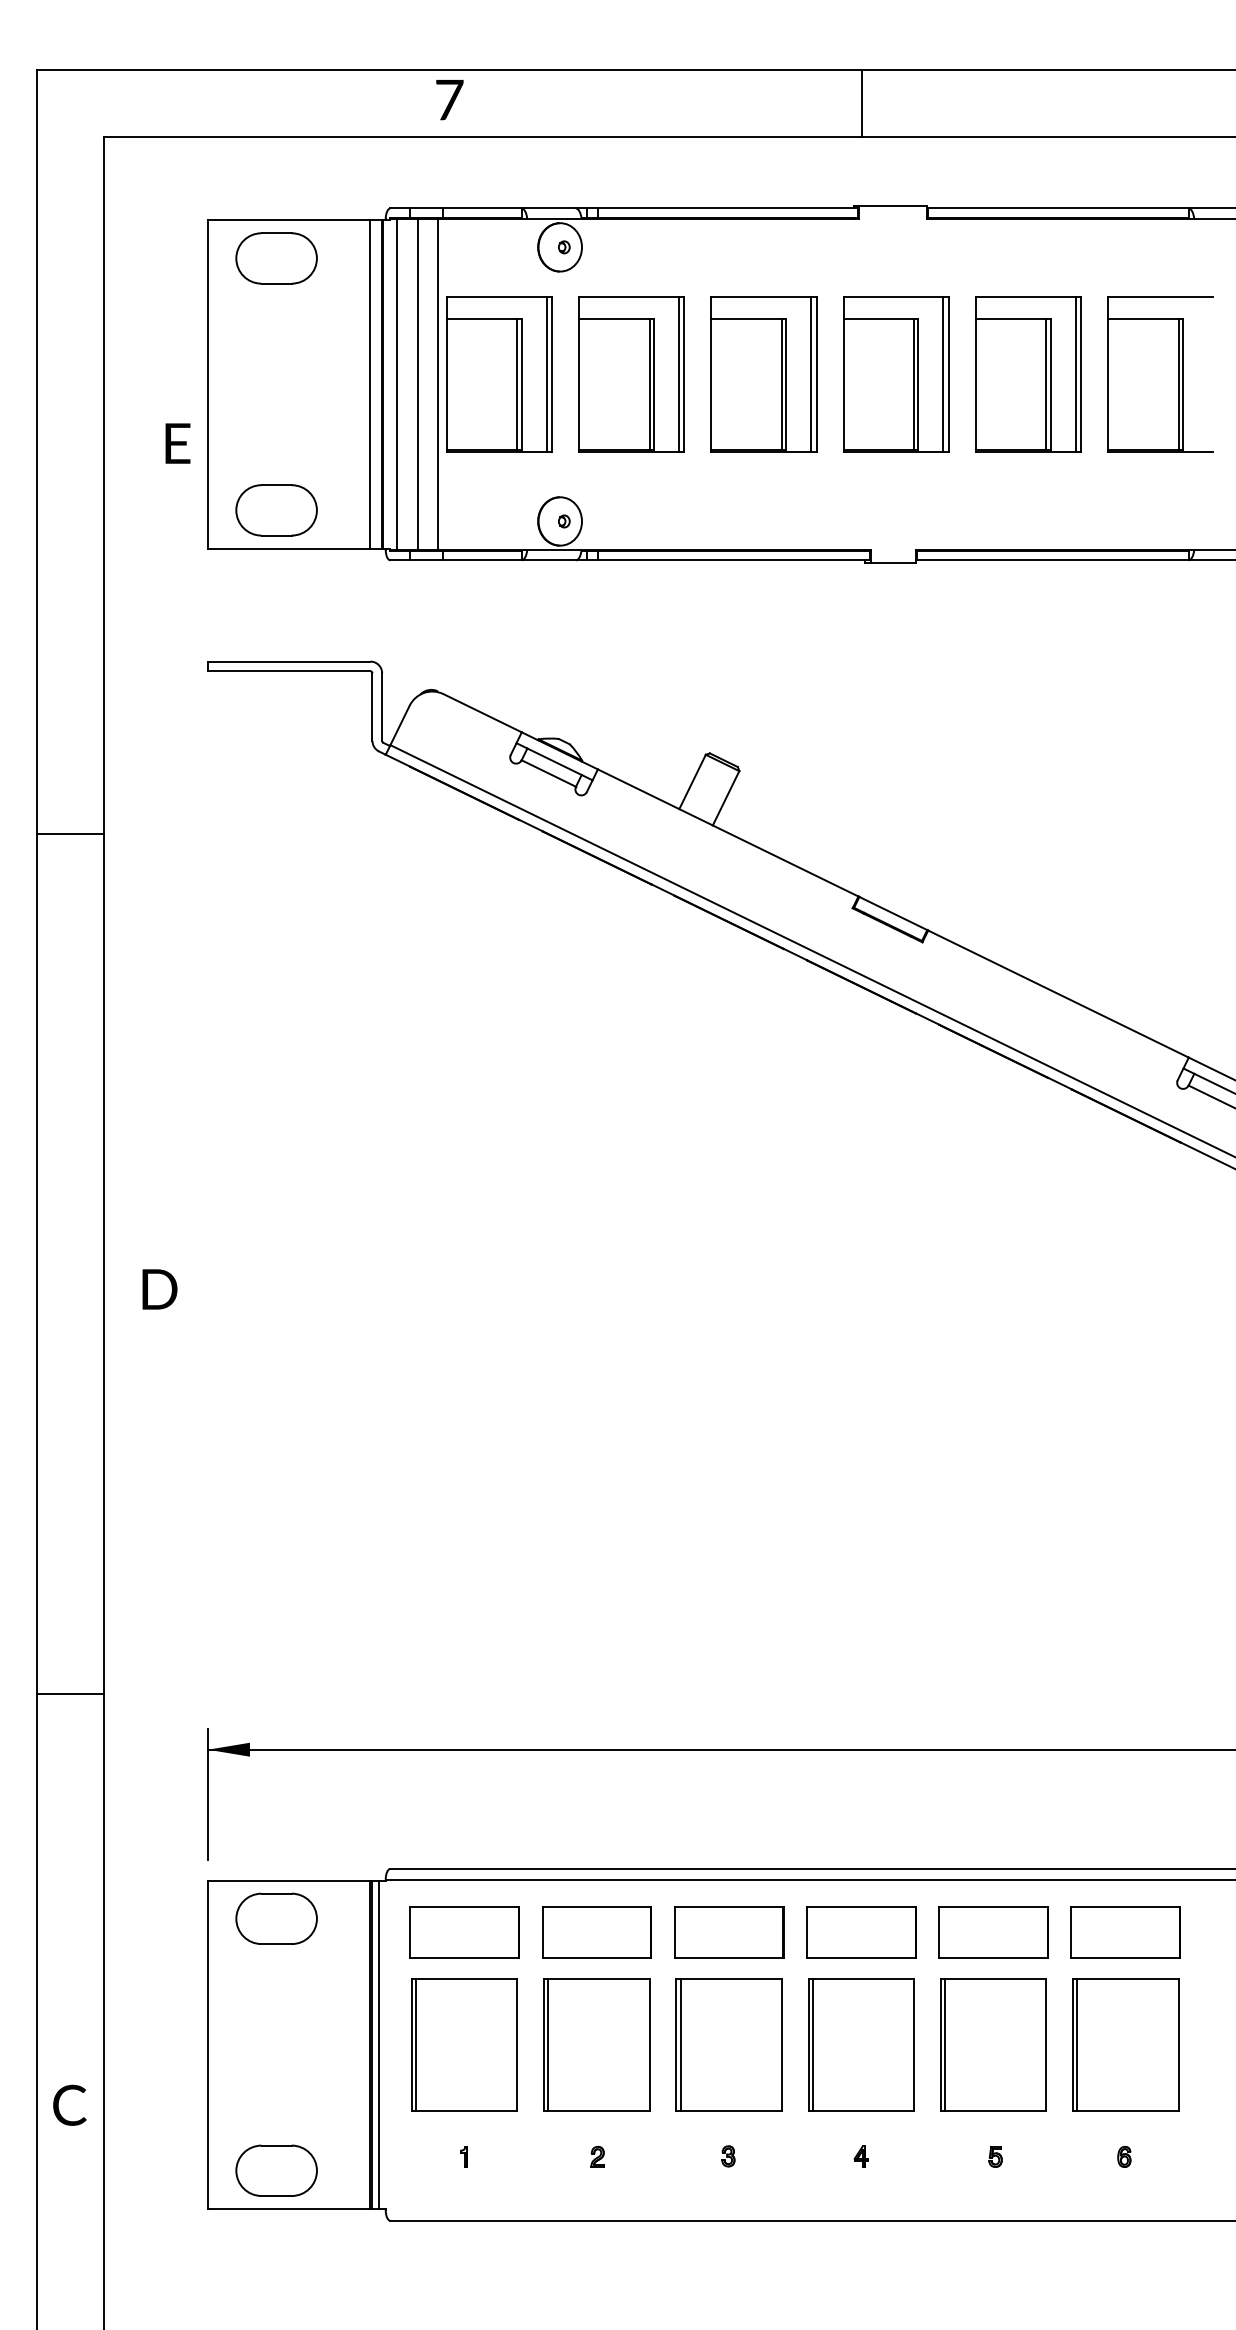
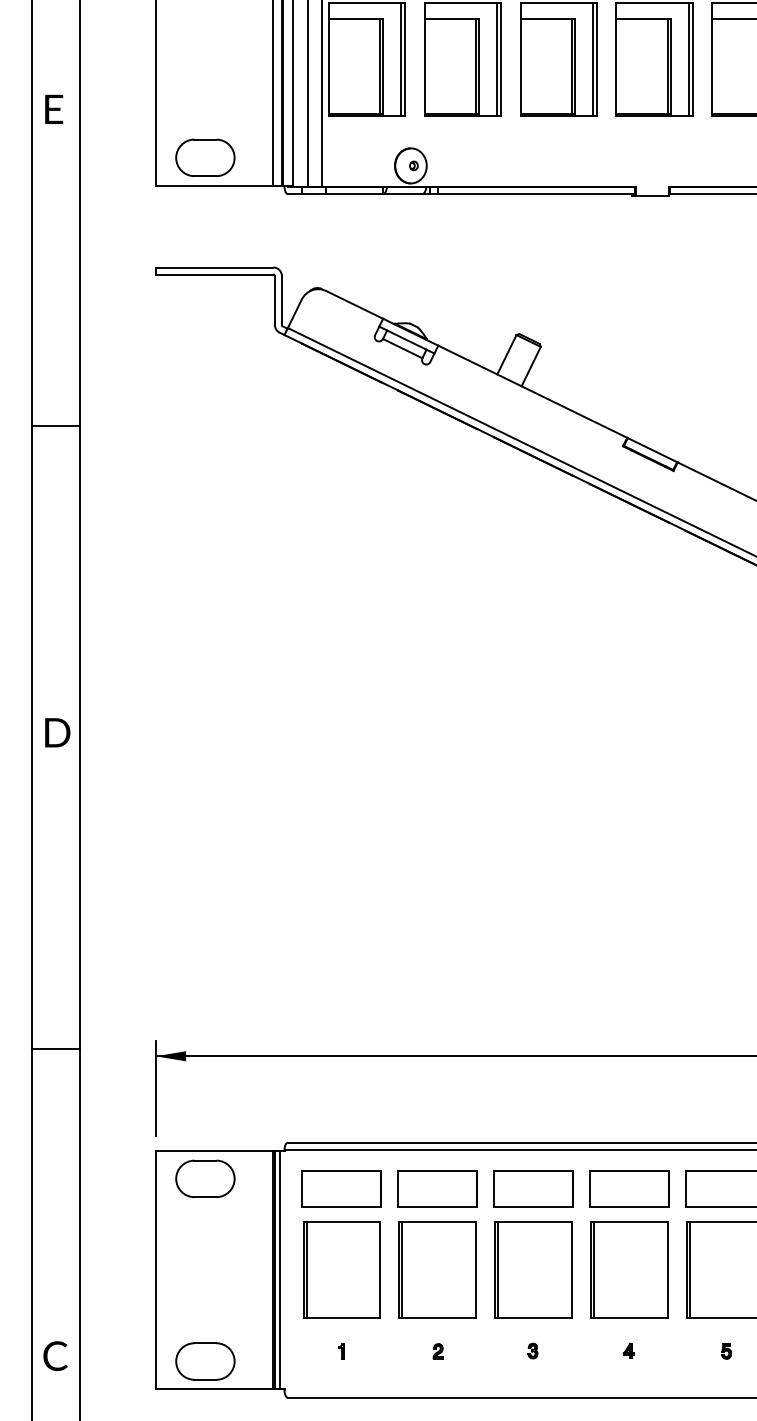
text: (177, 443) -> (53, 109), moved
line: (70, 834) -> (55, 426), moved
text: (159, 1289) -> (57, 732), moved
line: (70, 1693) -> (55, 1048), moved
text: (69, 2104) -> (55, 1355), moved

